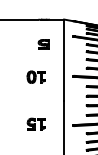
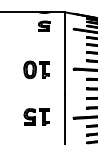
part: (43, 44) -> (43, 26), moved
part: (35, 77) -> (35, 70), size x1.43
part: (35, 123) -> (35, 116), size x1.43

